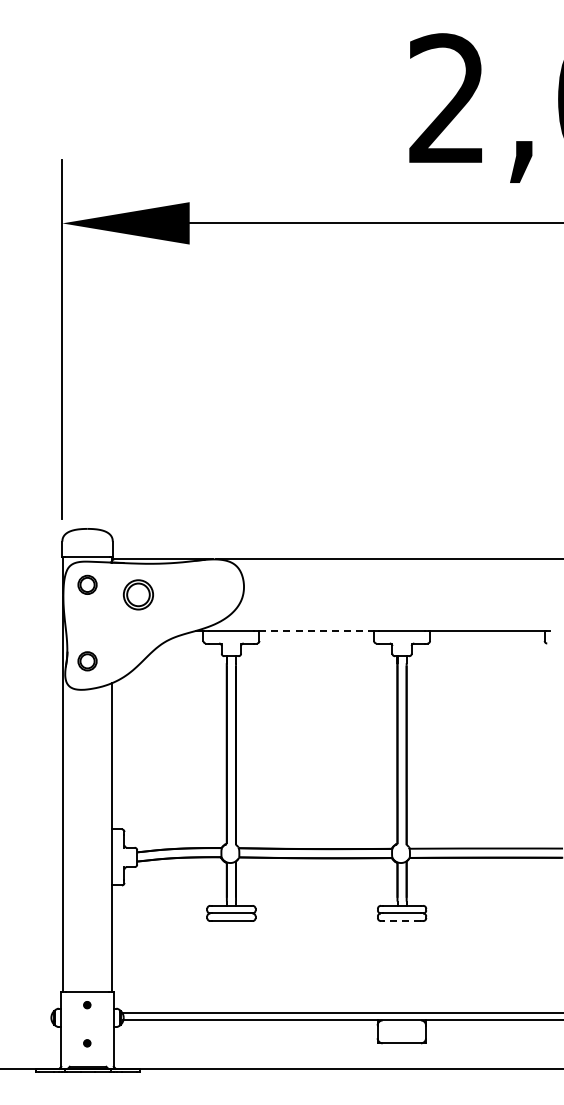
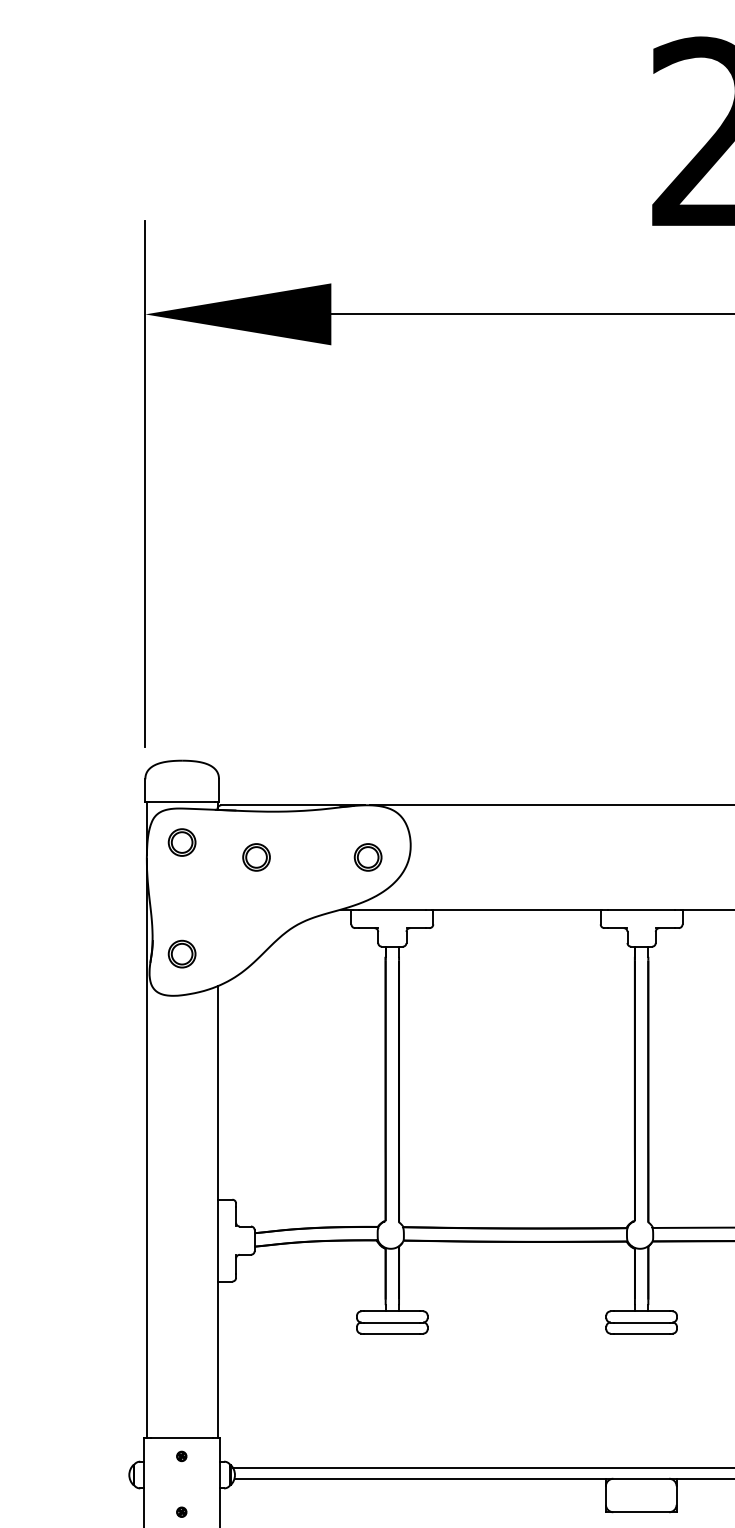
part: (138, 595) -> (256, 857), size x0.62
part: (214, 595) -> (367, 857), added
line: (316, 630) -> (516, 909), dashed -> solid
line: (401, 921) -> (640, 1334), dashed -> solid

